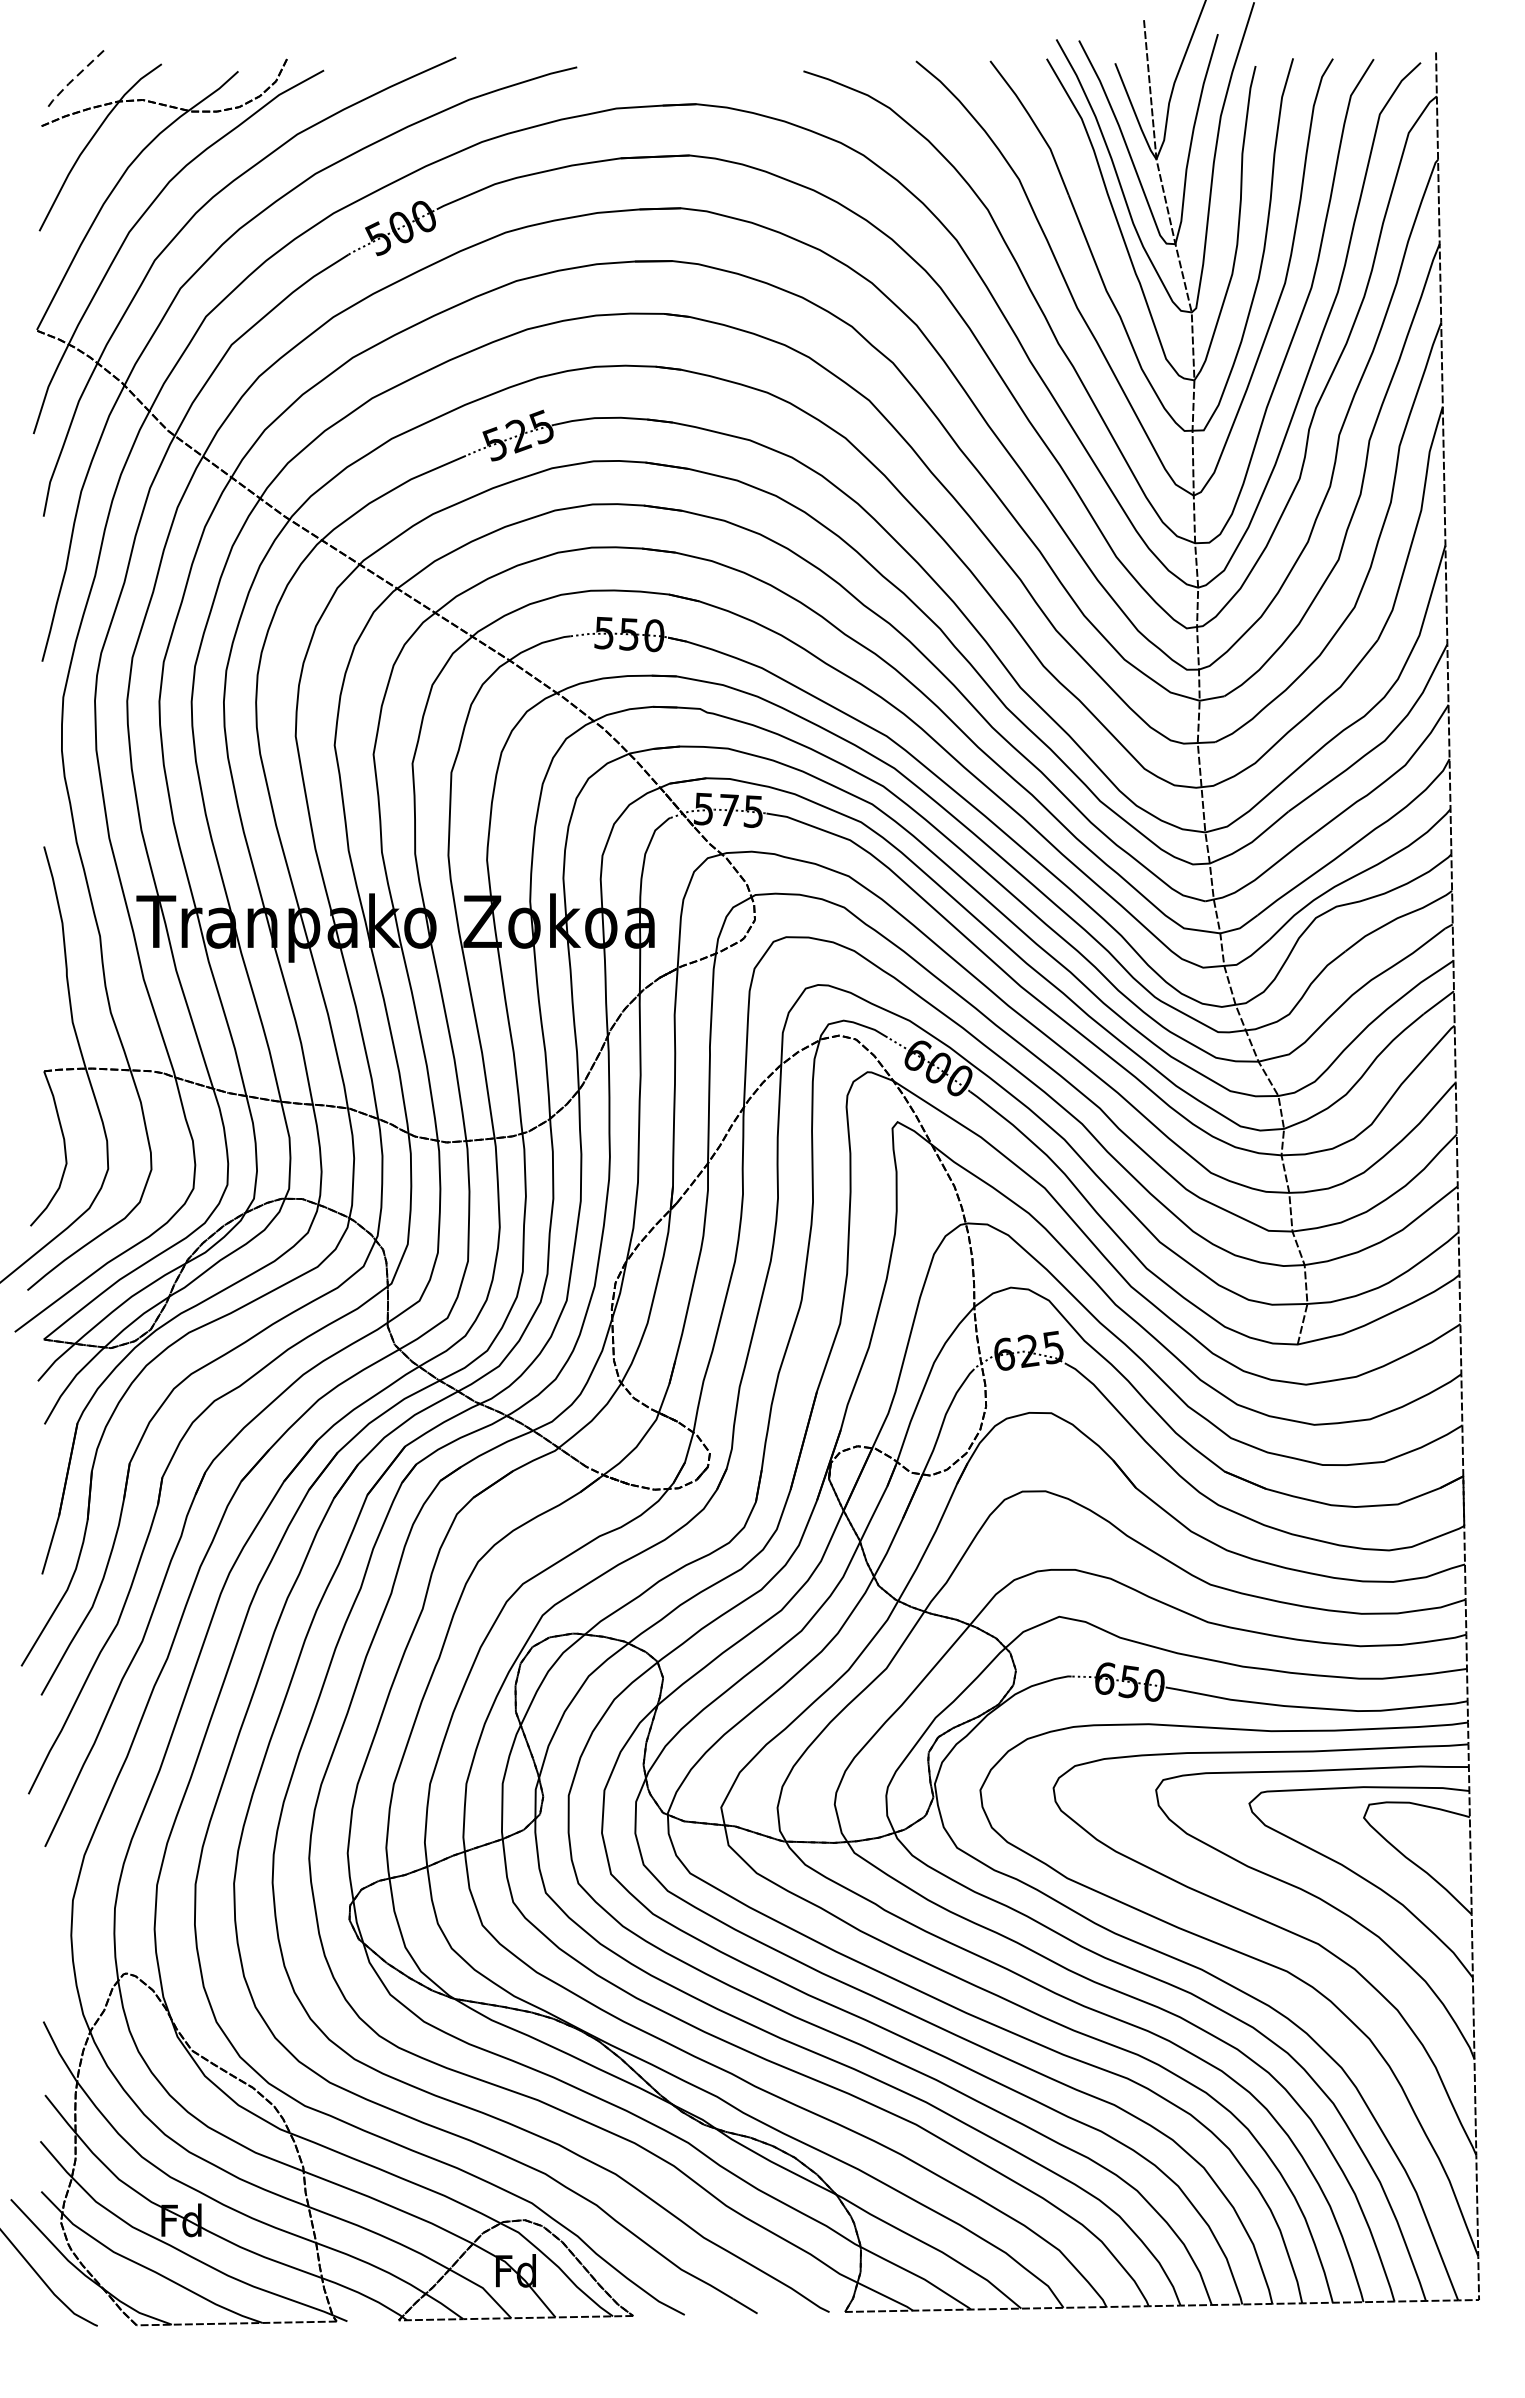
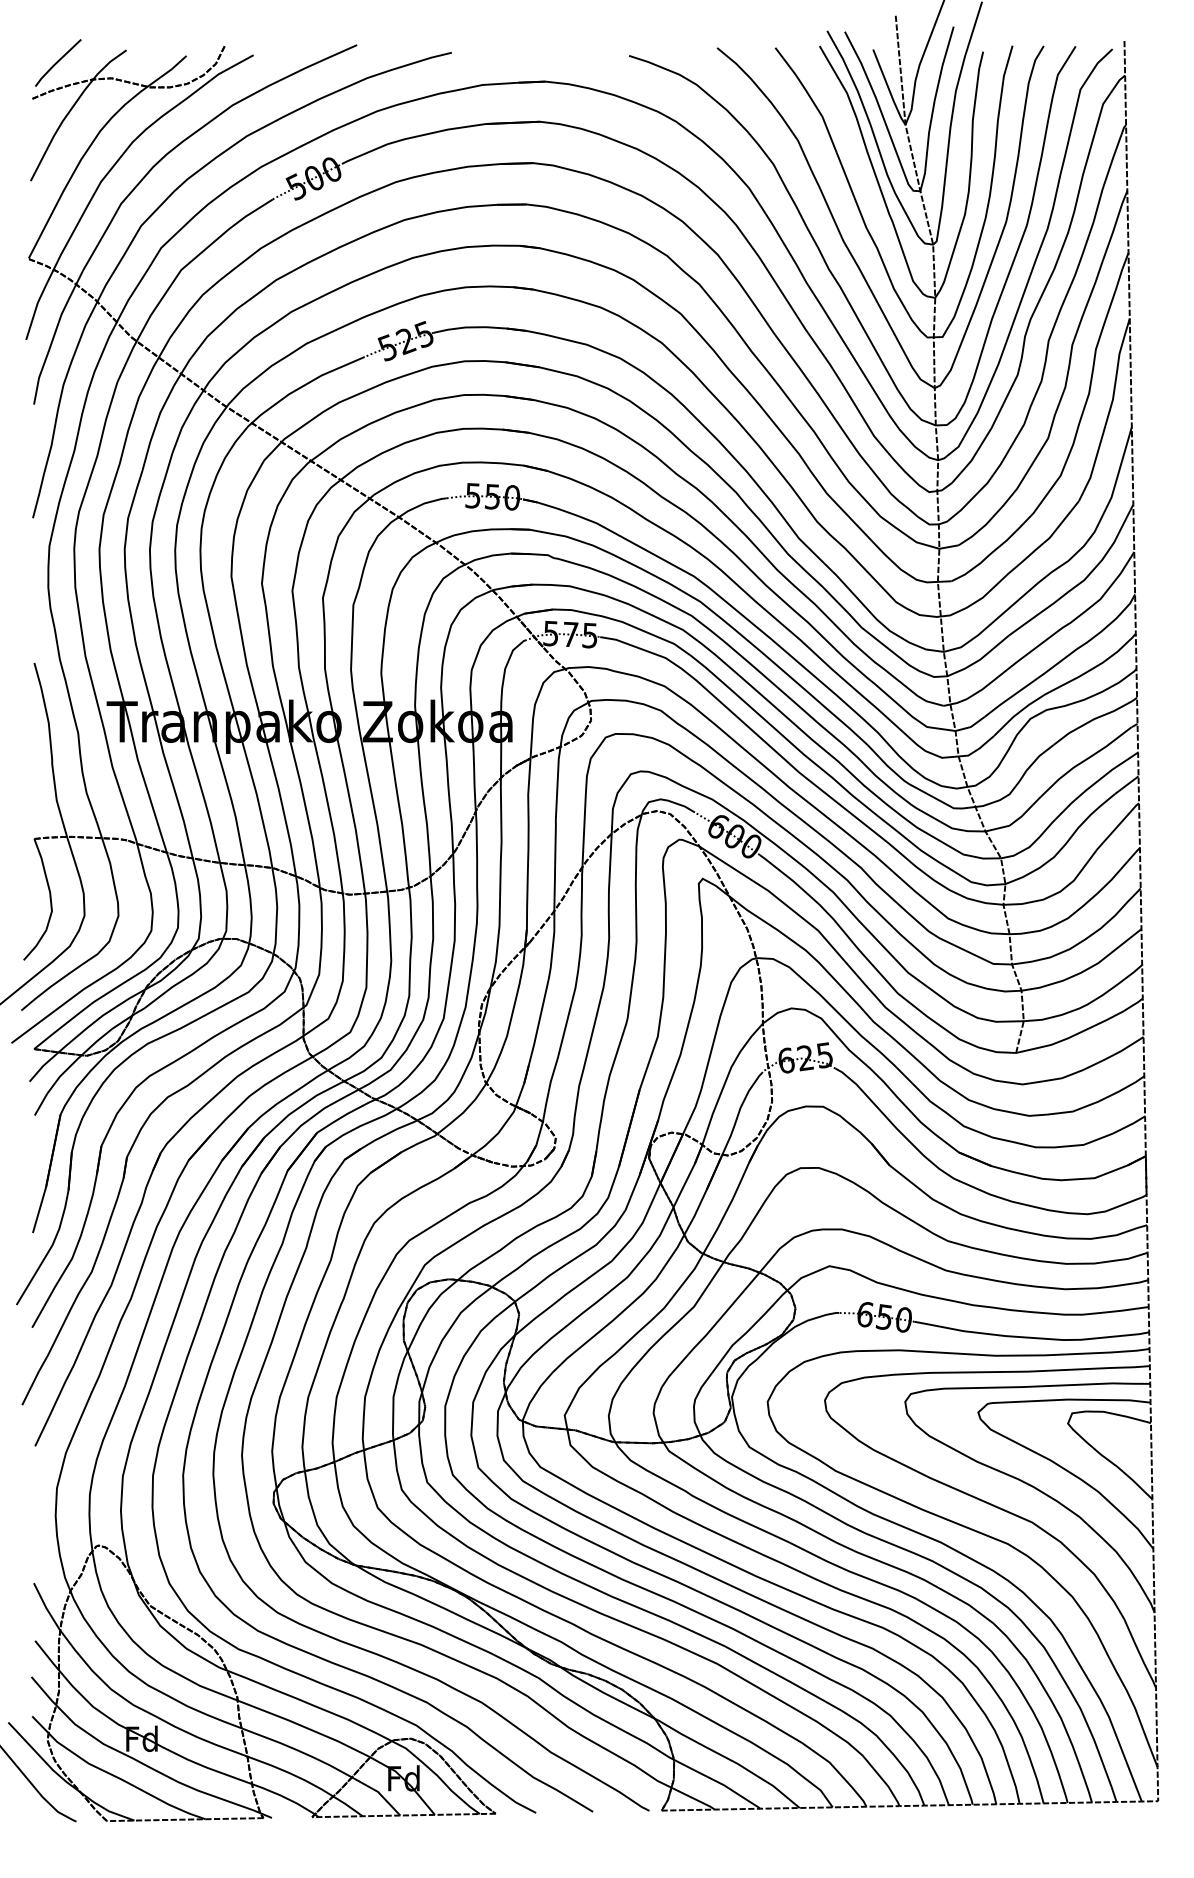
line: (72, 81) -> (56, 63), dashed -> solid

